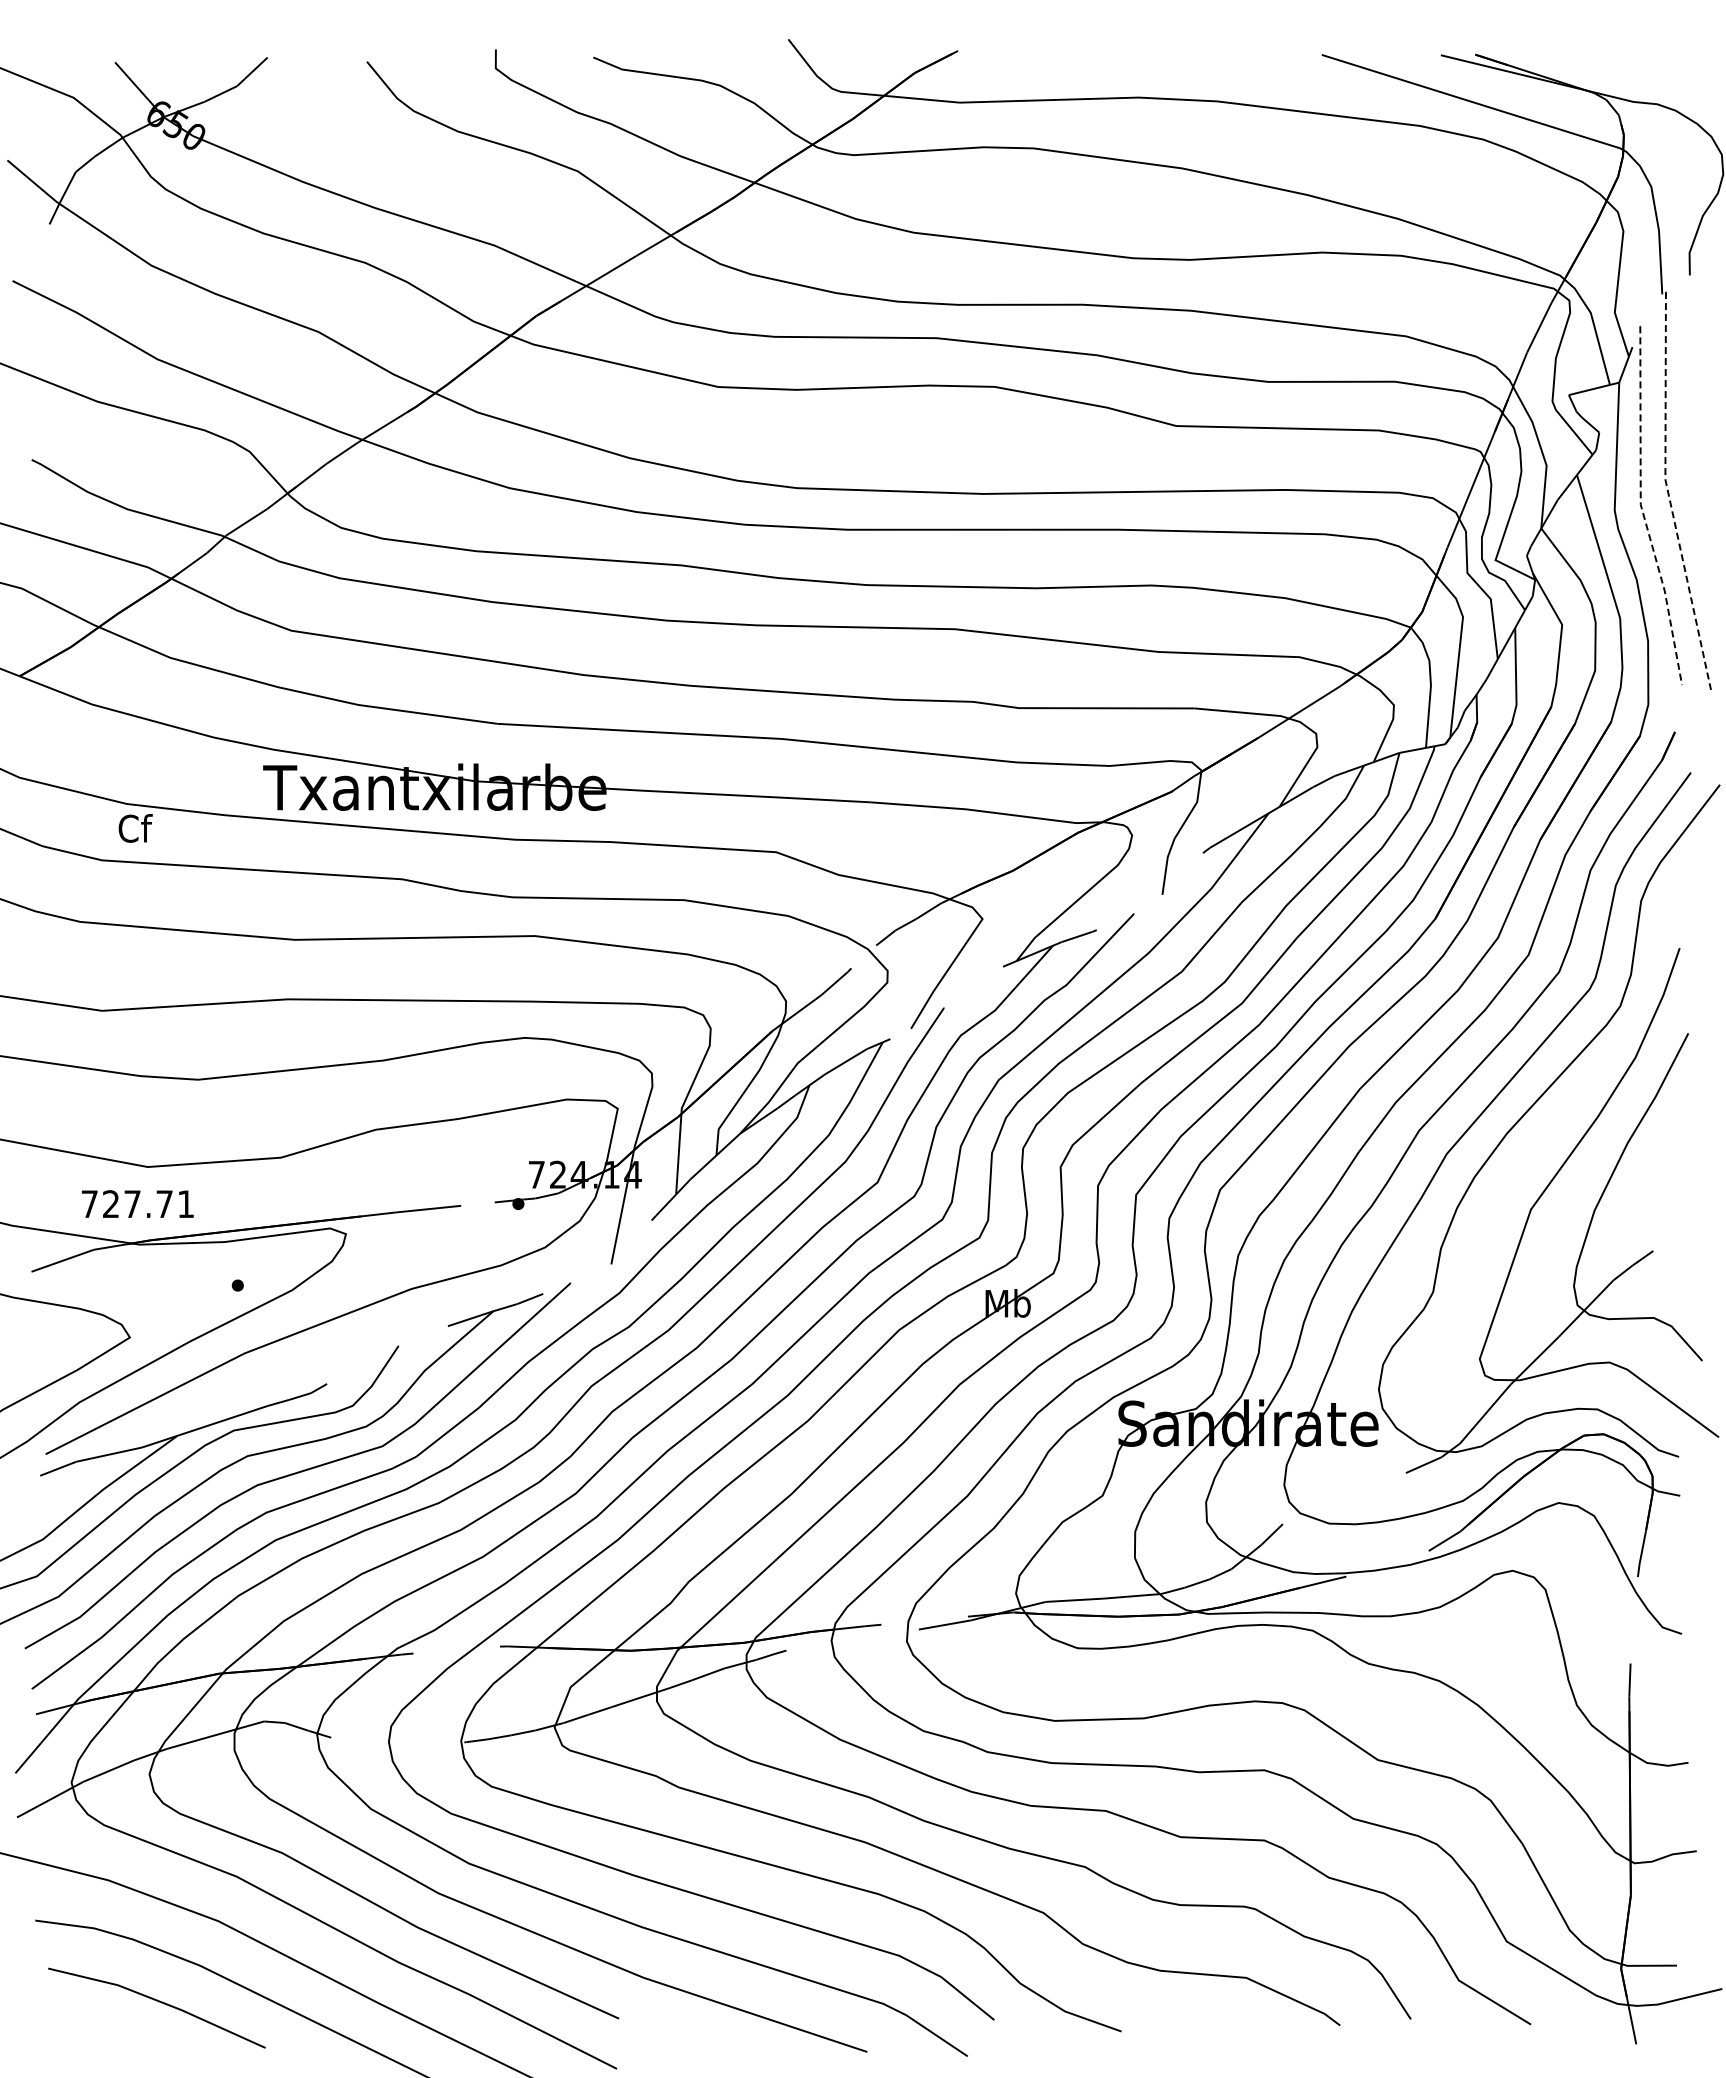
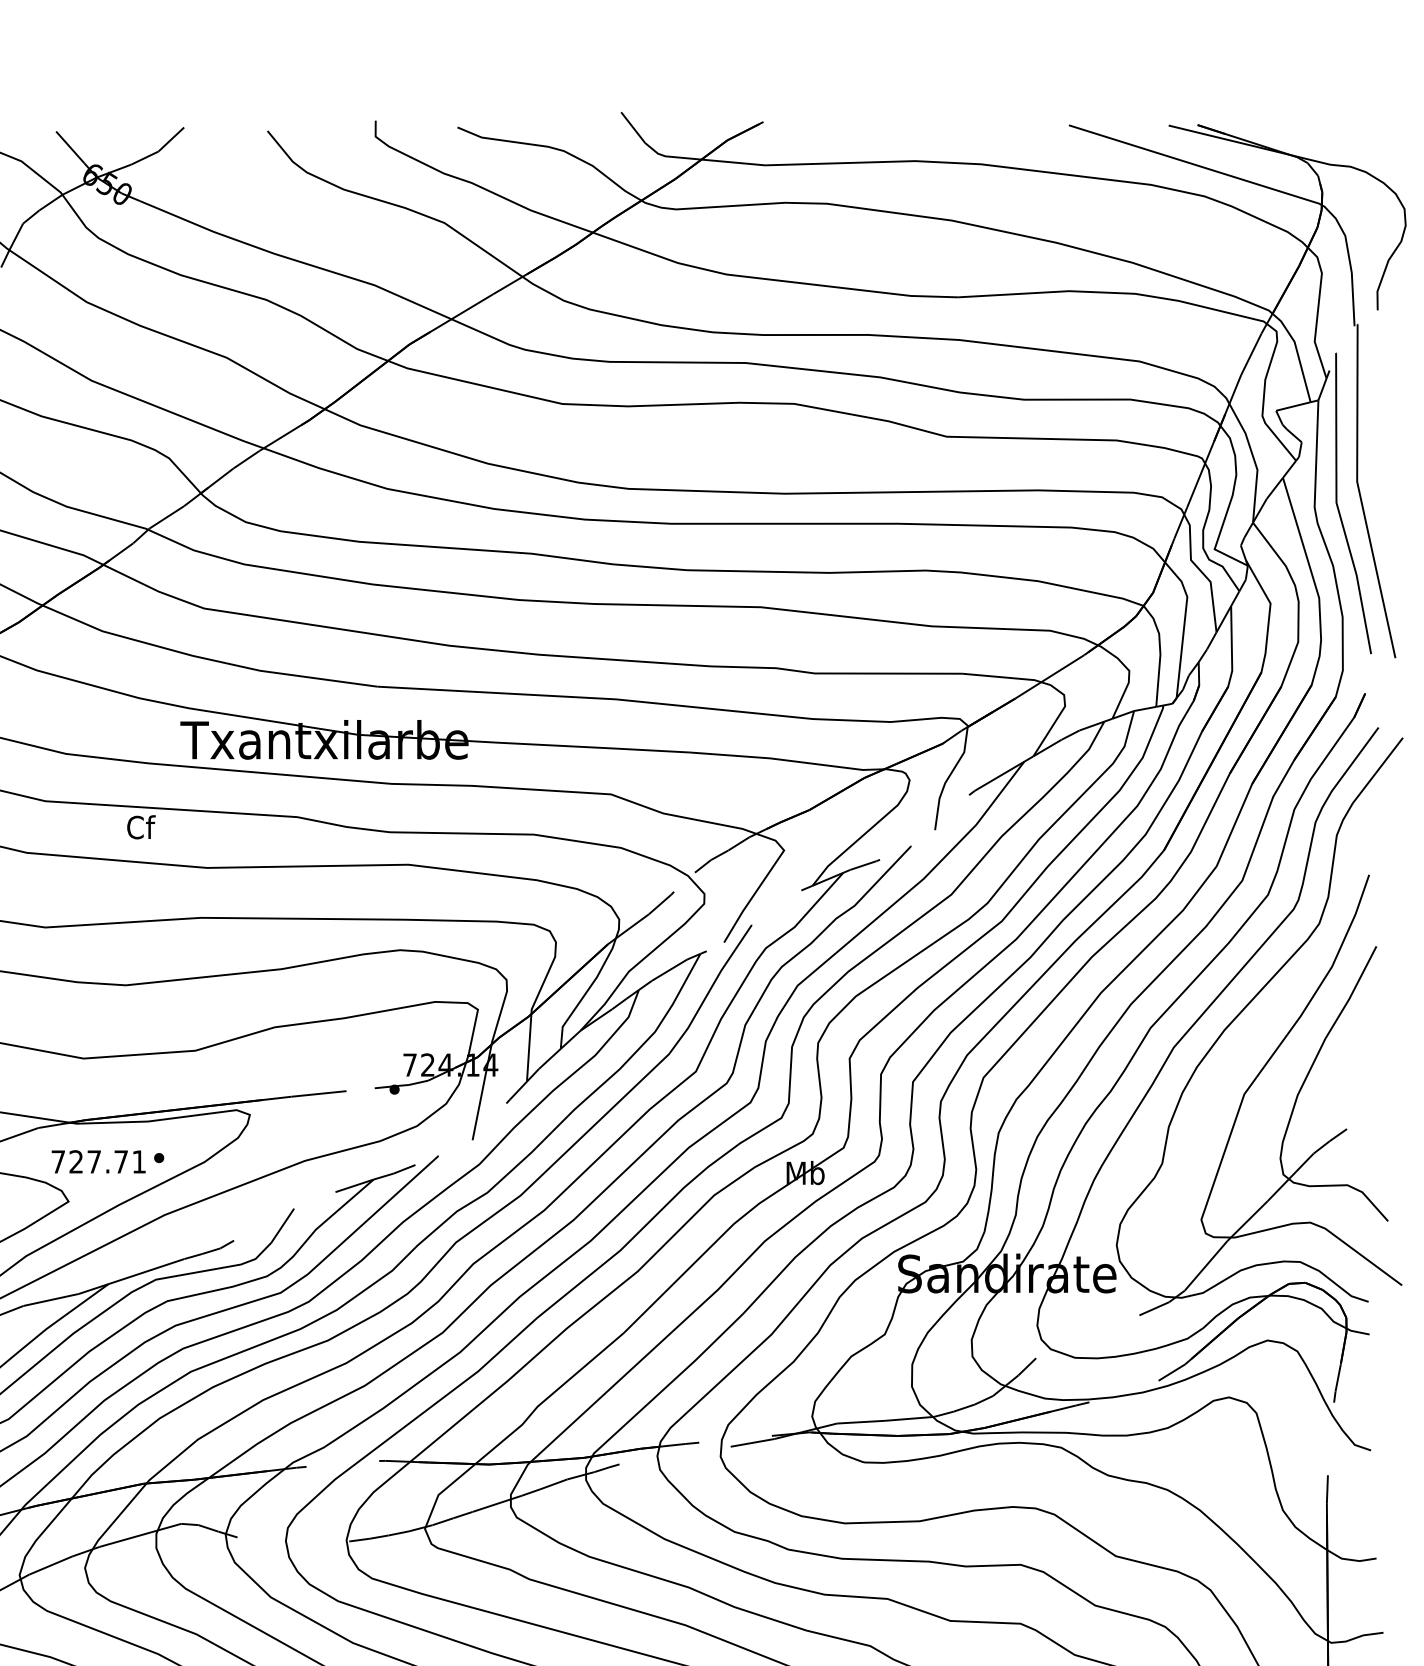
line: (1668, 493) -> (1359, 493), dashed -> solid
line: (1641, 508) -> (1337, 505), dashed -> solid
text: (135, 828) -> (141, 827), moved
text: (137, 1203) -> (98, 1161), moved

